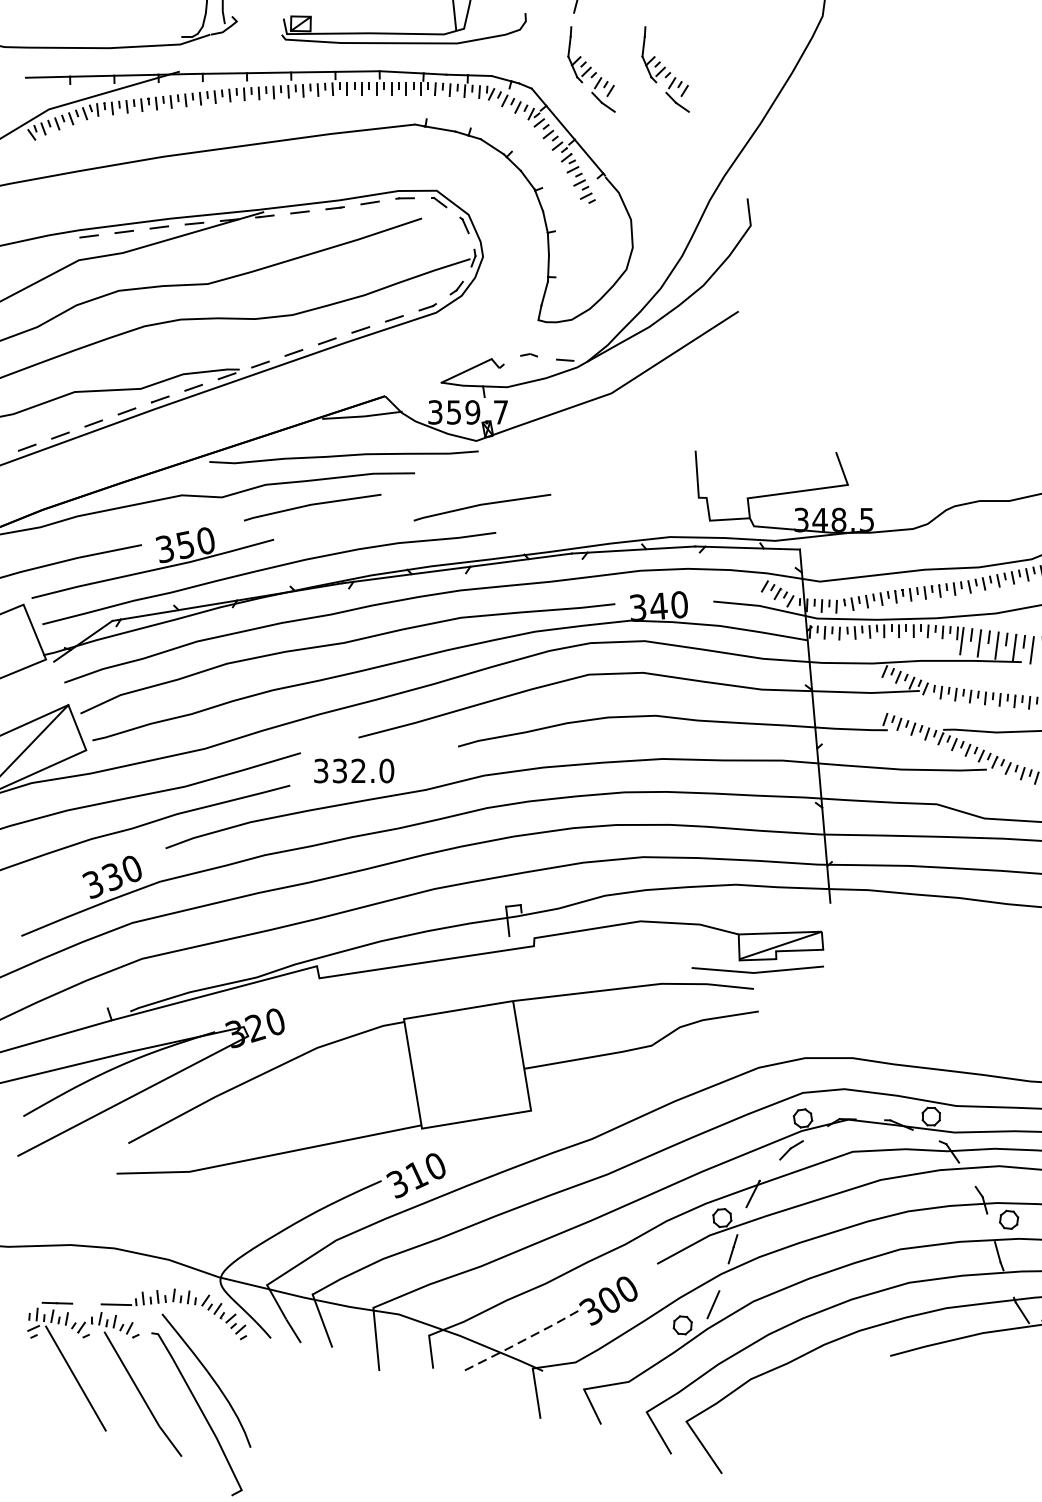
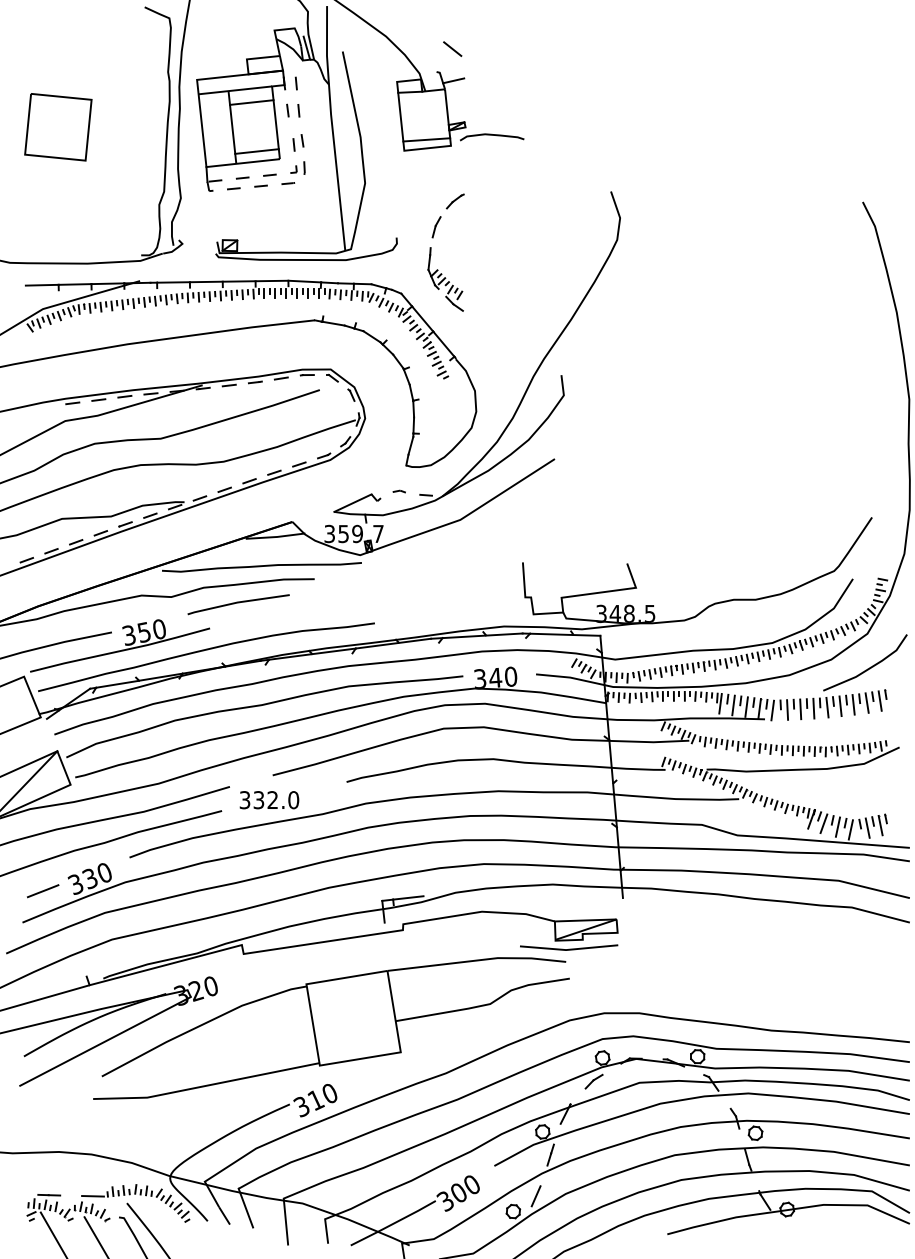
part: (665, 69) -> (500, 279), removed
line: (482, 506) -> (364, 603), removed
line: (49, 894) -> (43, 891), added
line: (541, 902) -> (408, 897), added
line: (522, 1341) -> (394, 1223), dashed -> solid

